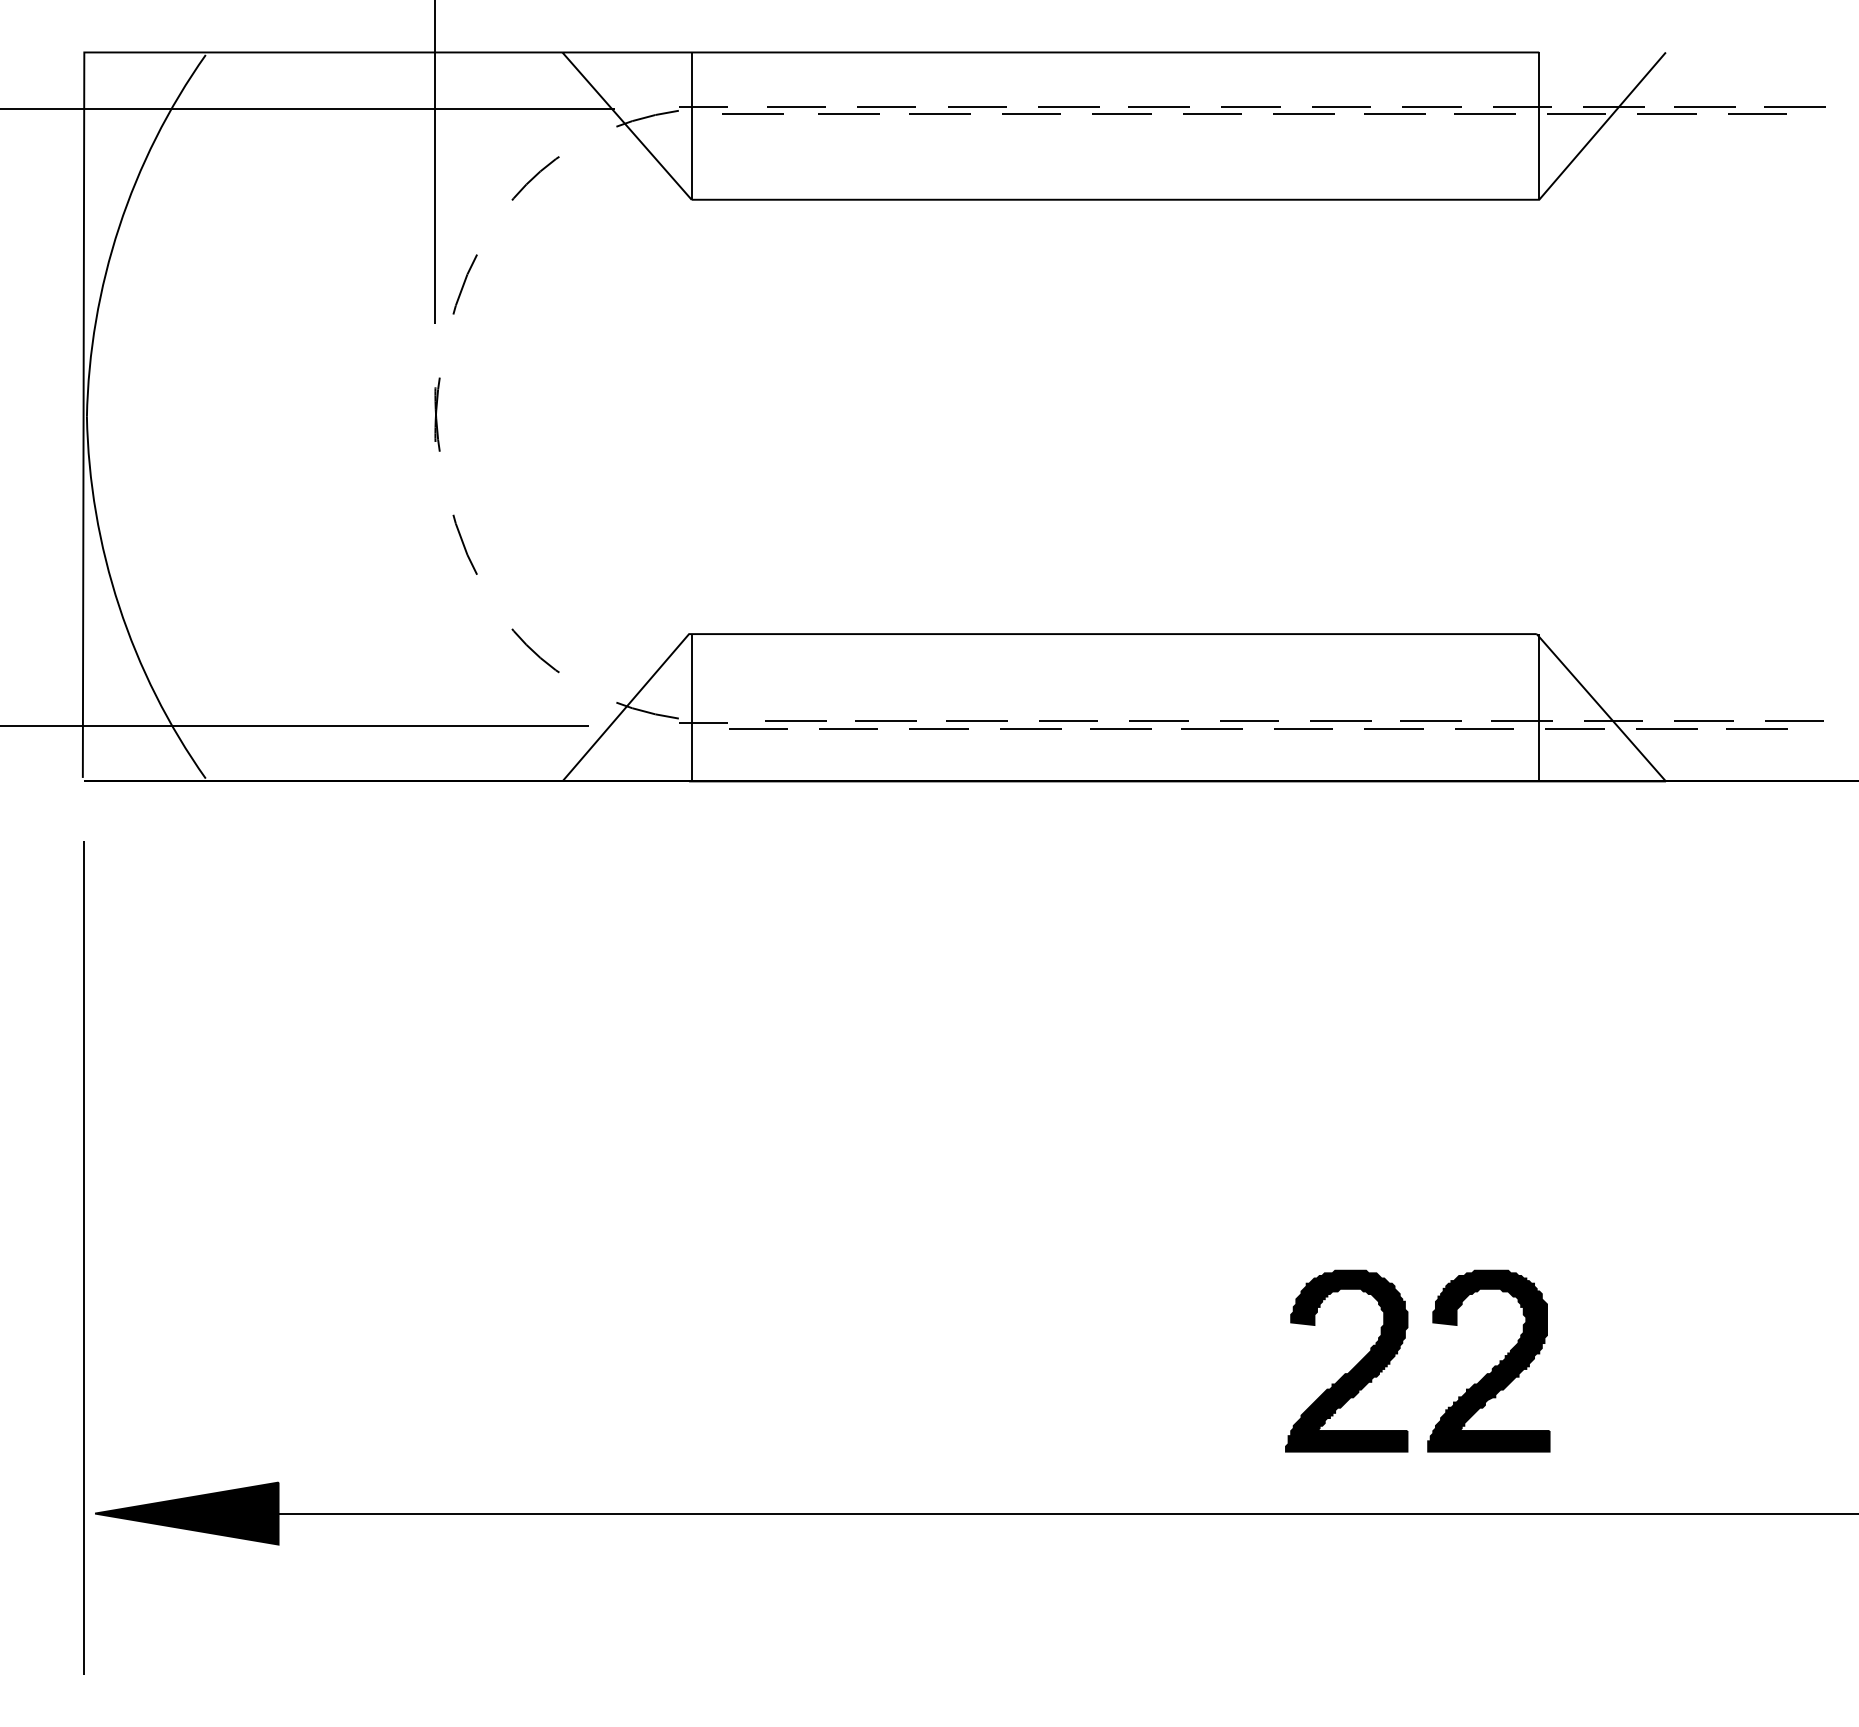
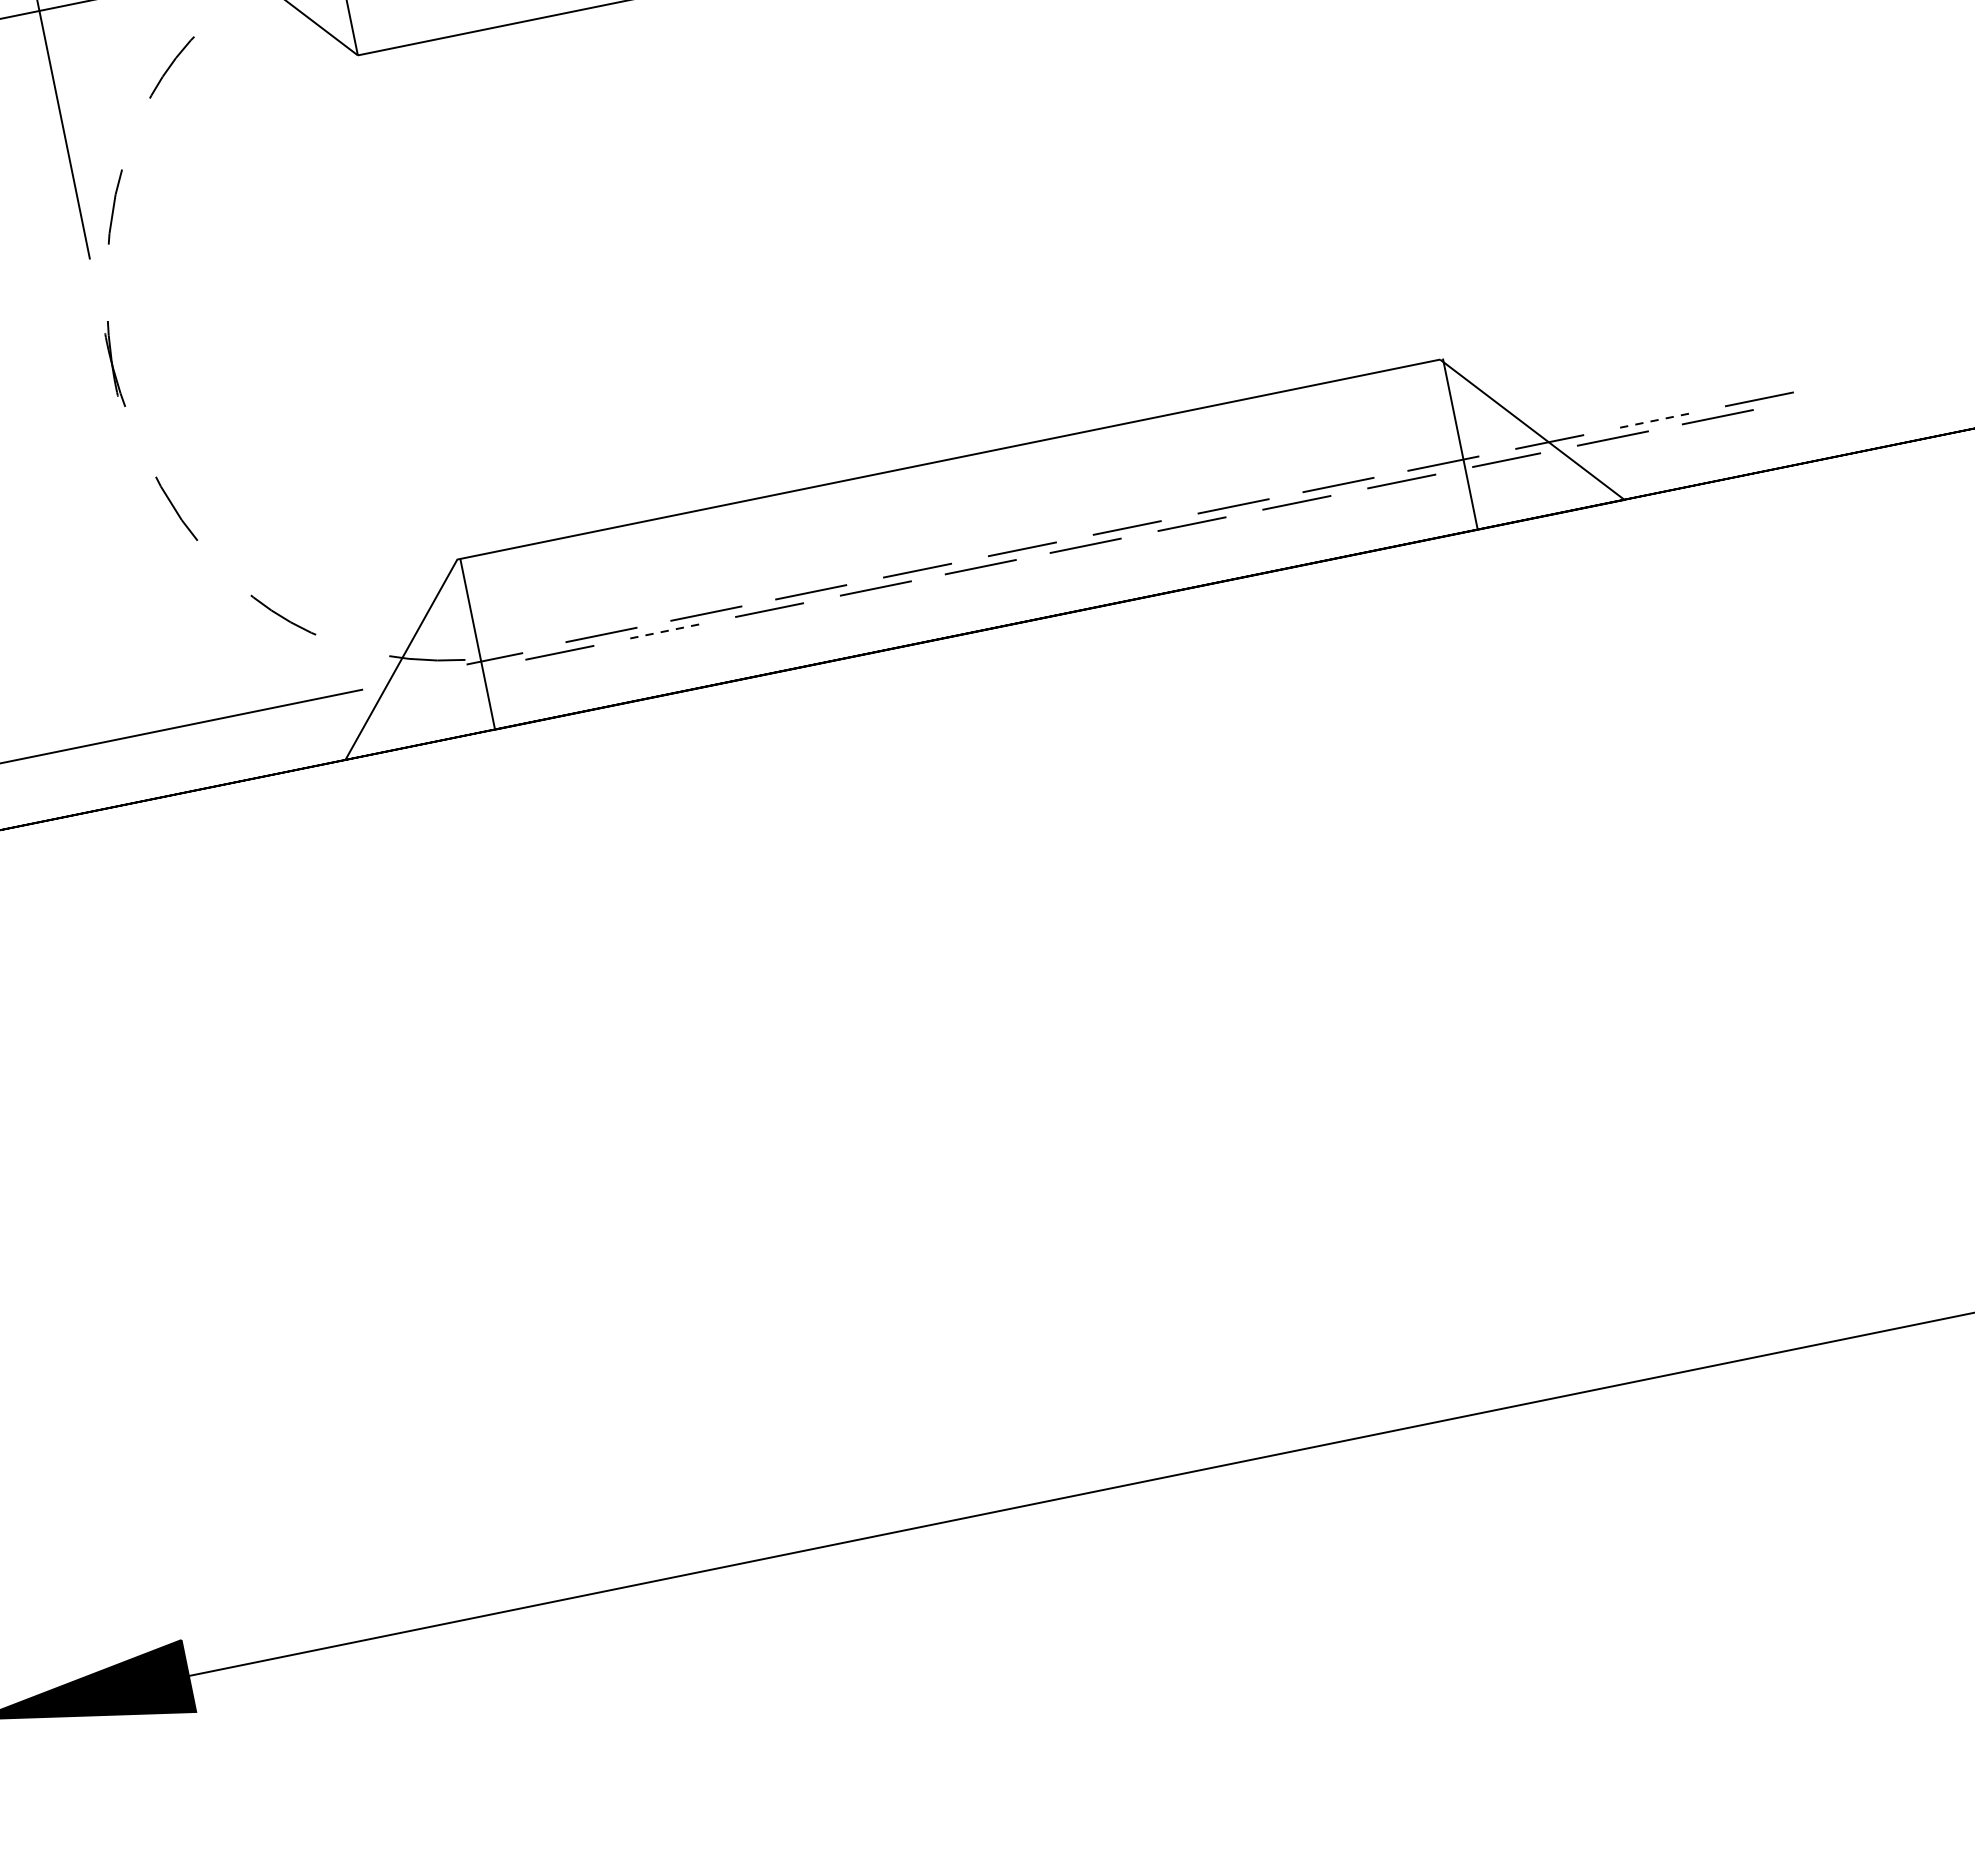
line: (1704, 720) -> (1654, 420), solid -> dashed
line: (848, 728) -> (664, 631), solid -> dashed
part: (1398, 1353) -> (1449, 1226), removed

